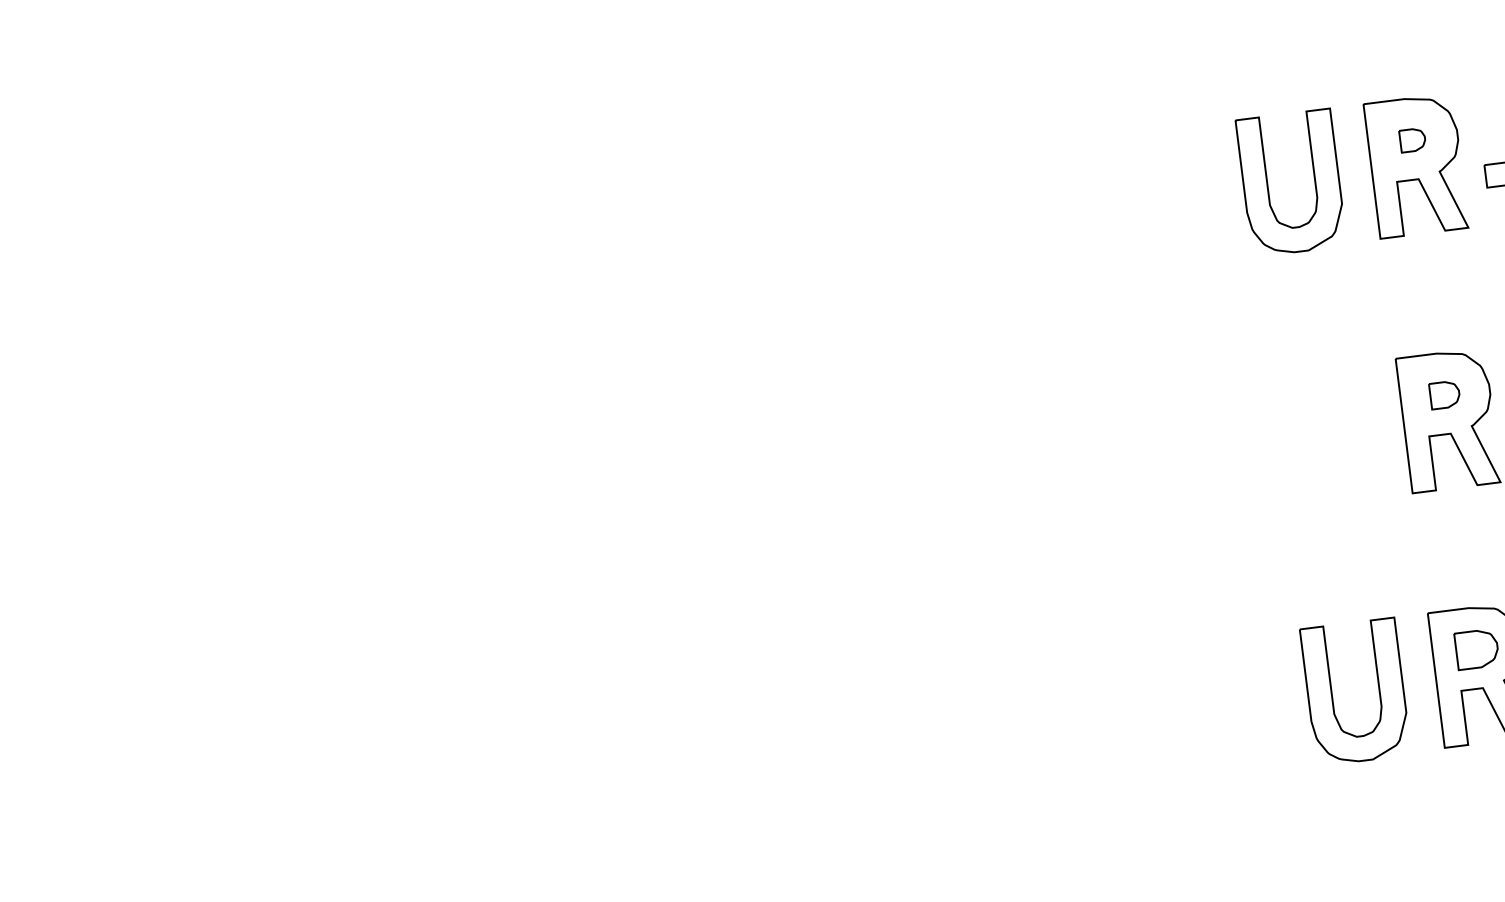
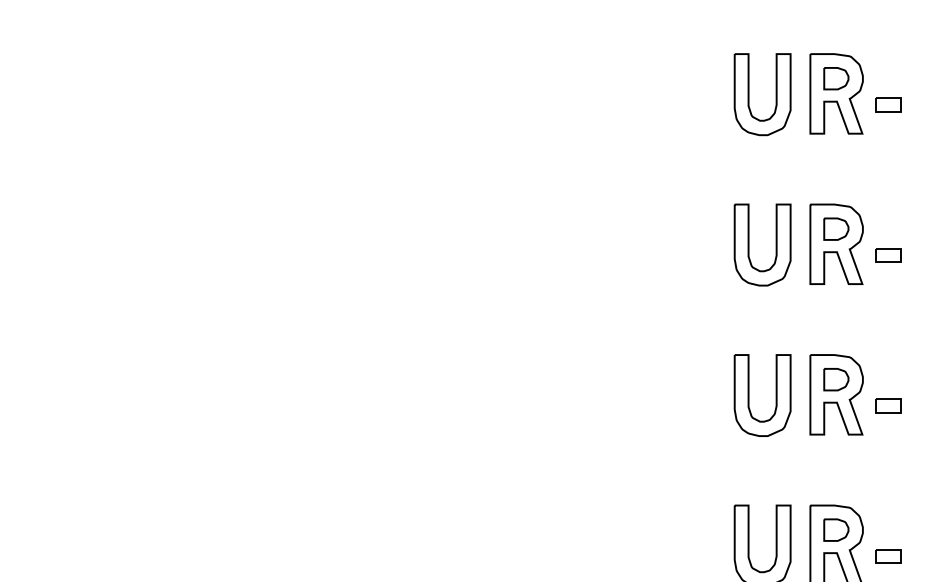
part: (1412, 139) -> (836, 228), size x1.67
part: (1445, 394) -> (836, 379), size x1.43
part: (1301, 440) -> (749, 395), added

